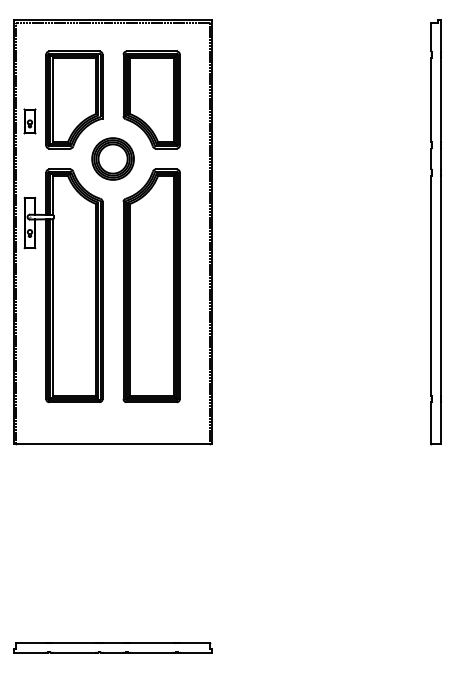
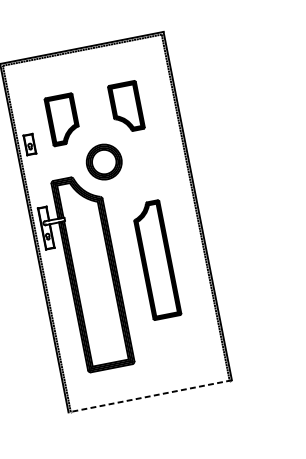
part: (74, 99) -> (62, 119), size x0.6
part: (151, 99) -> (126, 106), size x0.6
part: (151, 285) -> (156, 259), size x0.6
line: (112, 444) -> (149, 396), solid -> dashed

